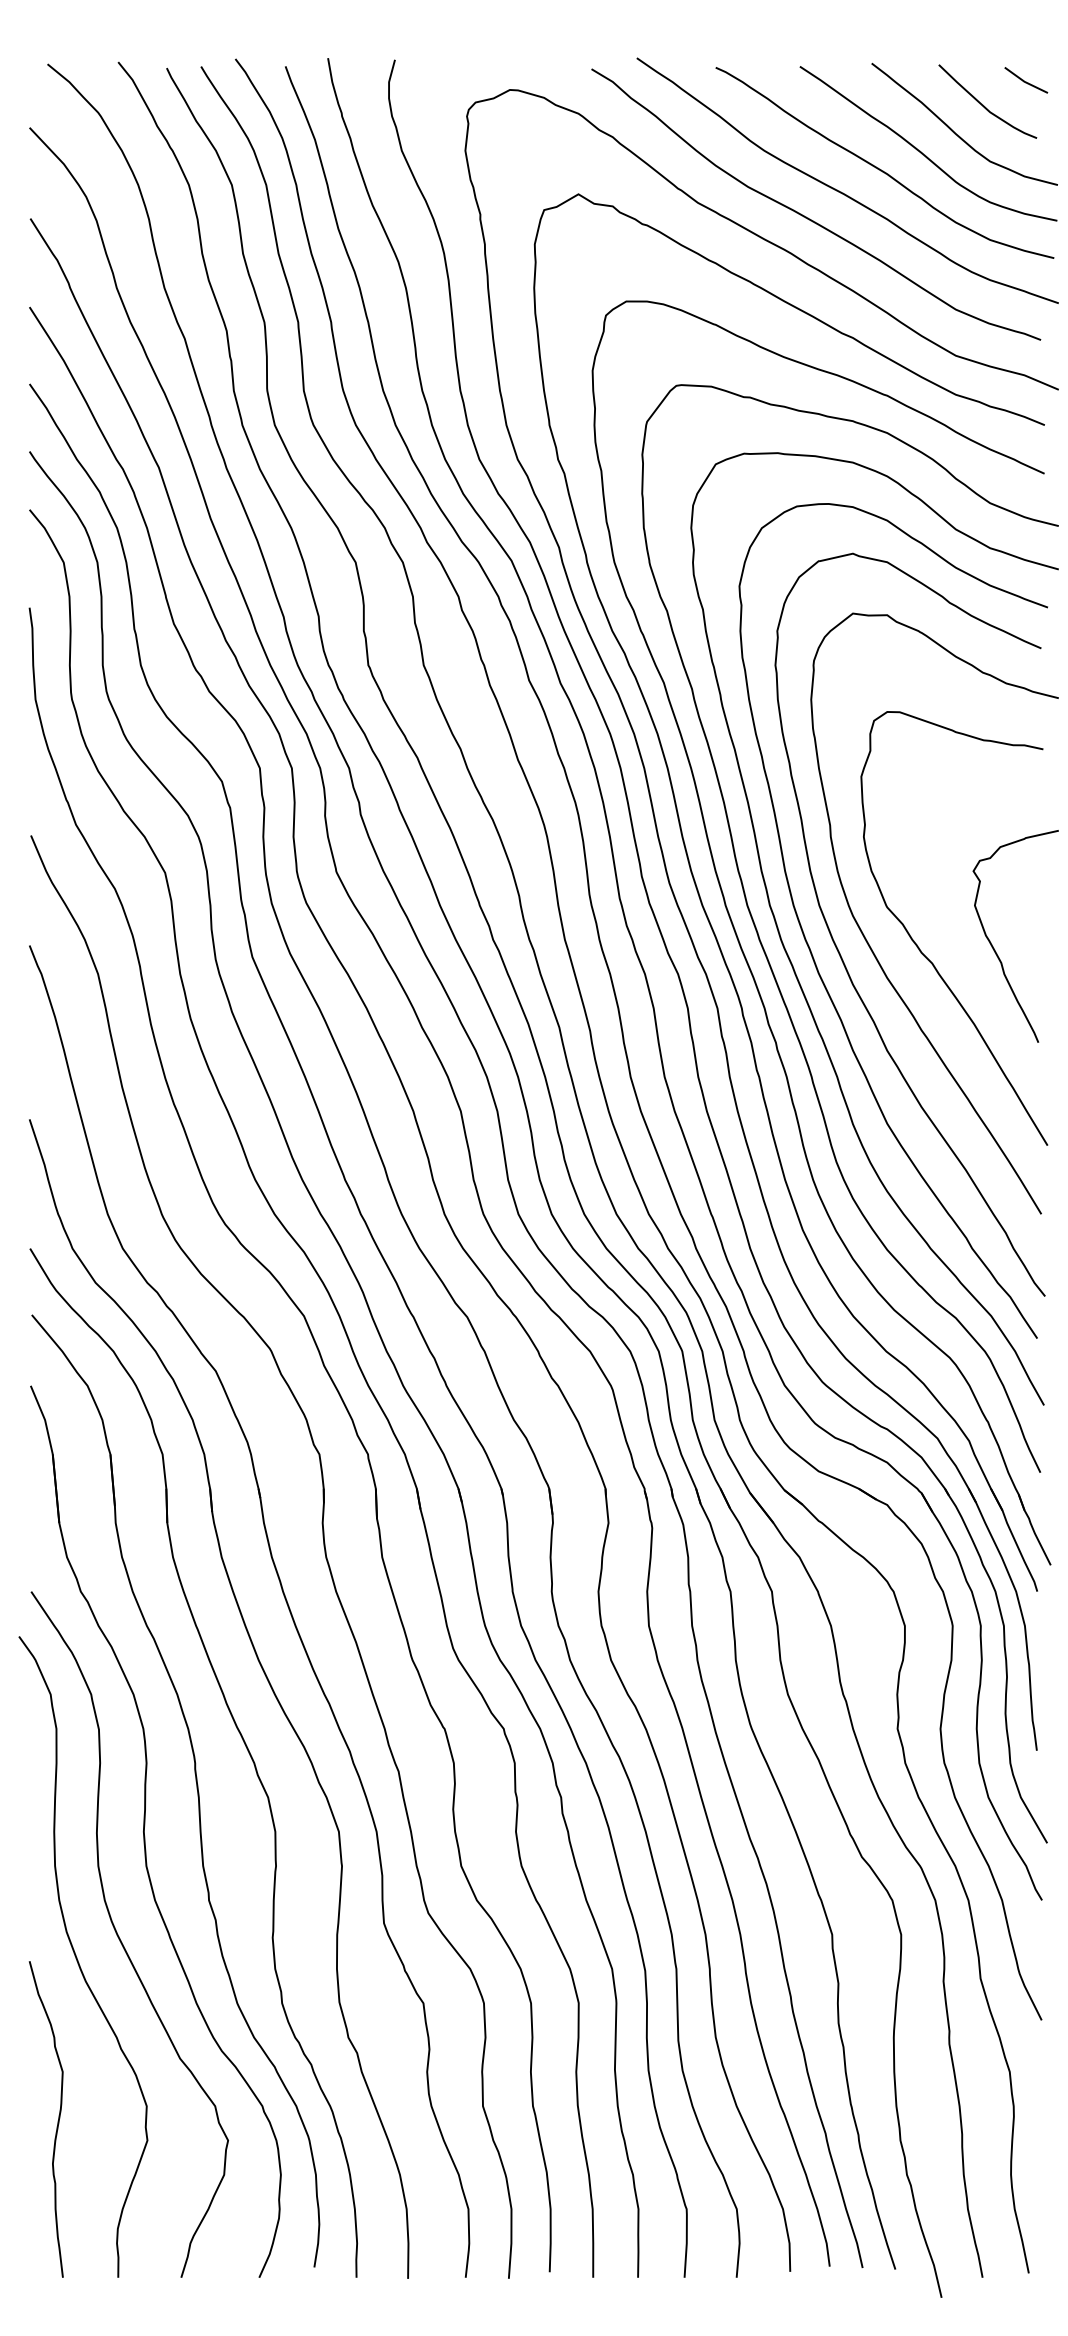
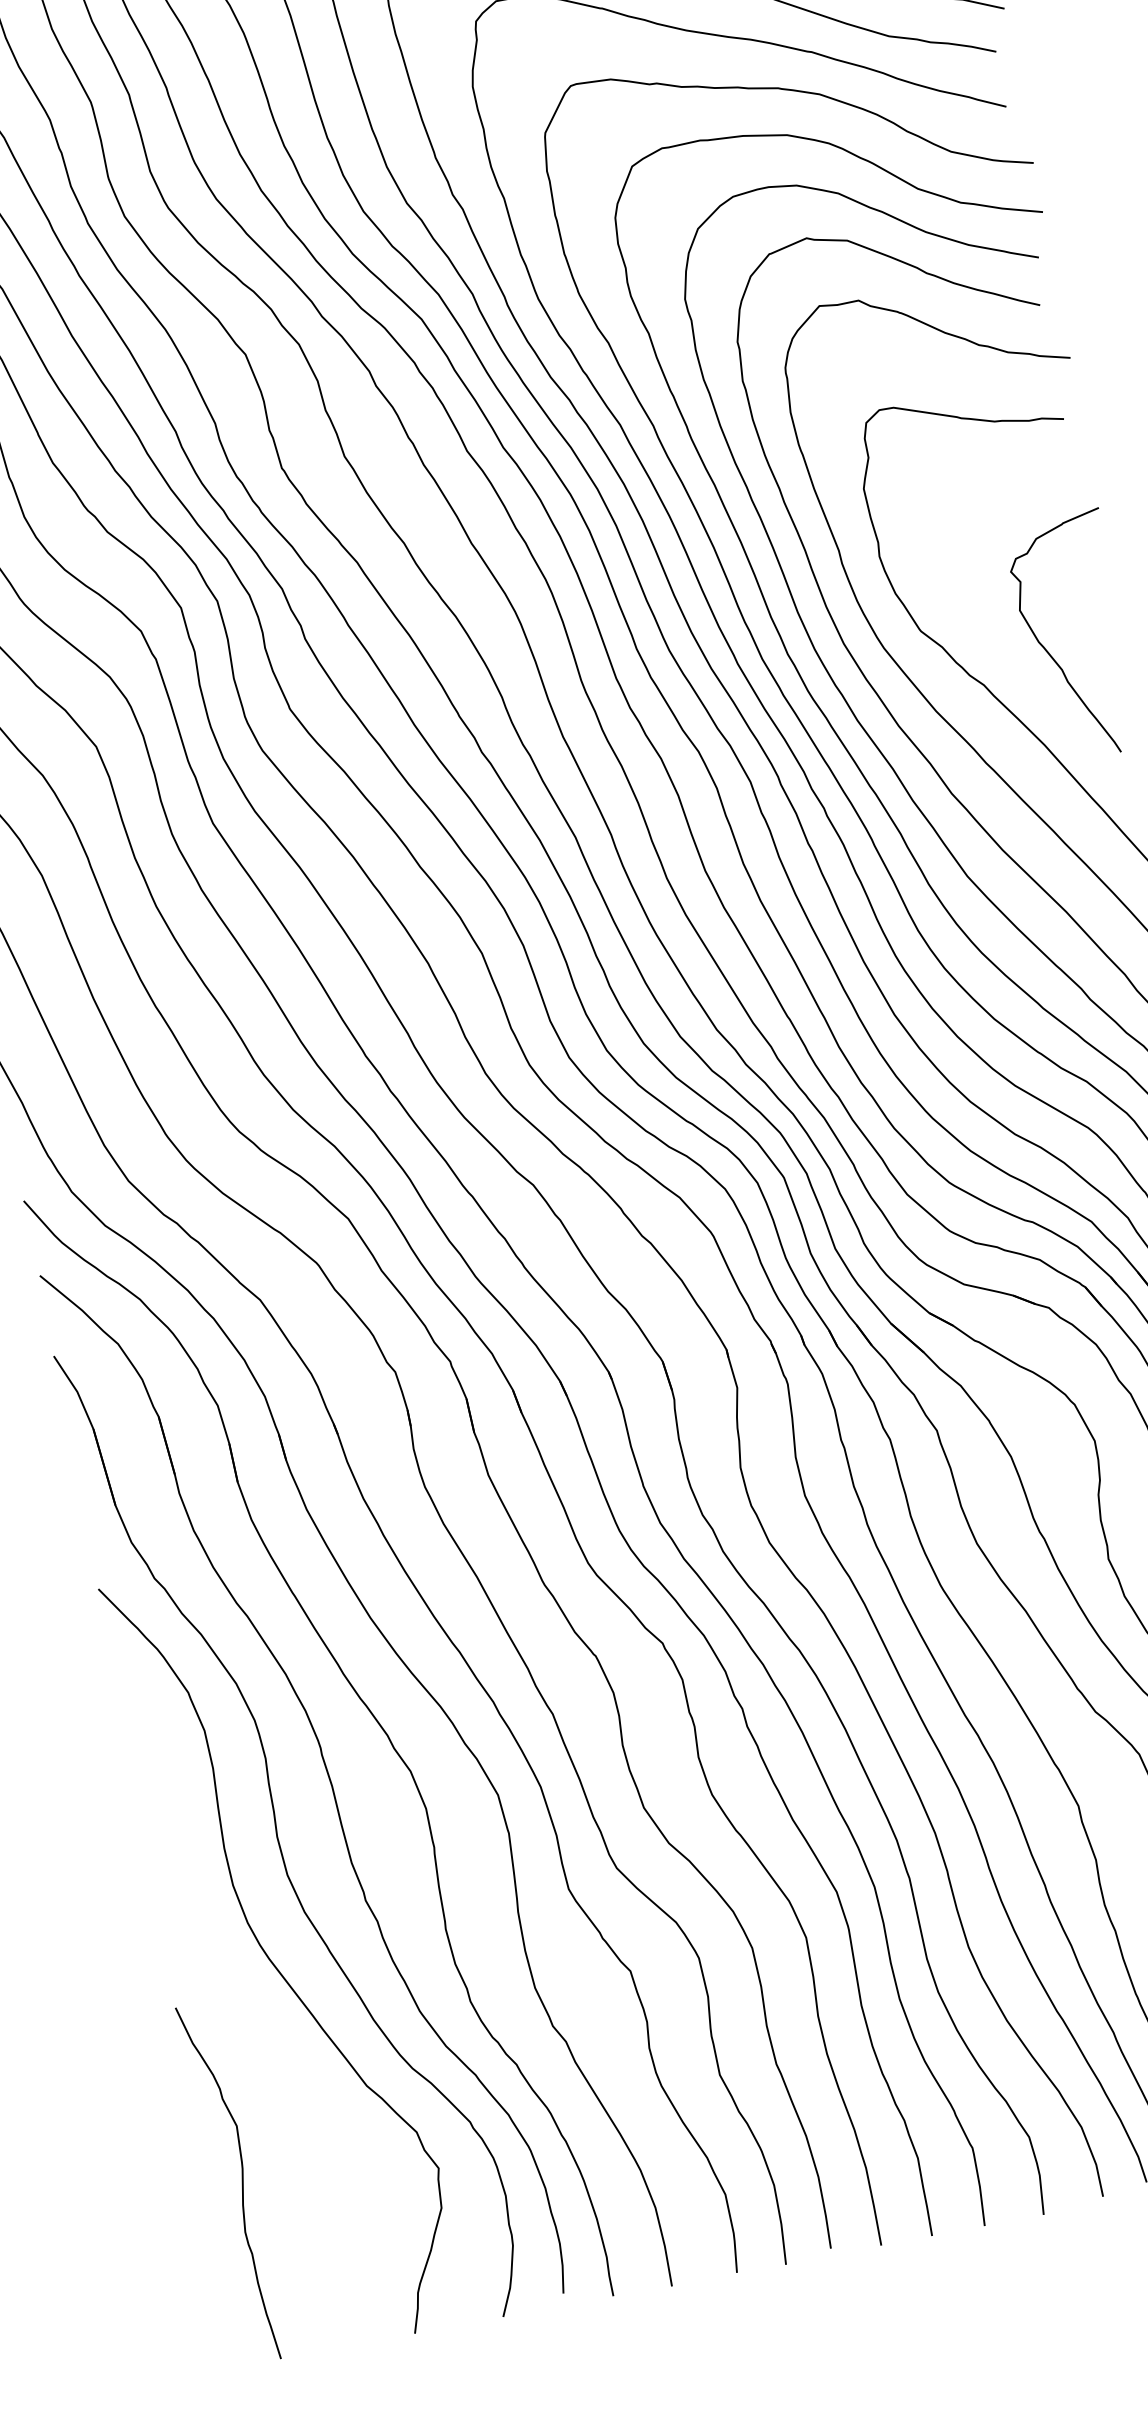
curve: (77, 1957) -> (229, 1993), removed

